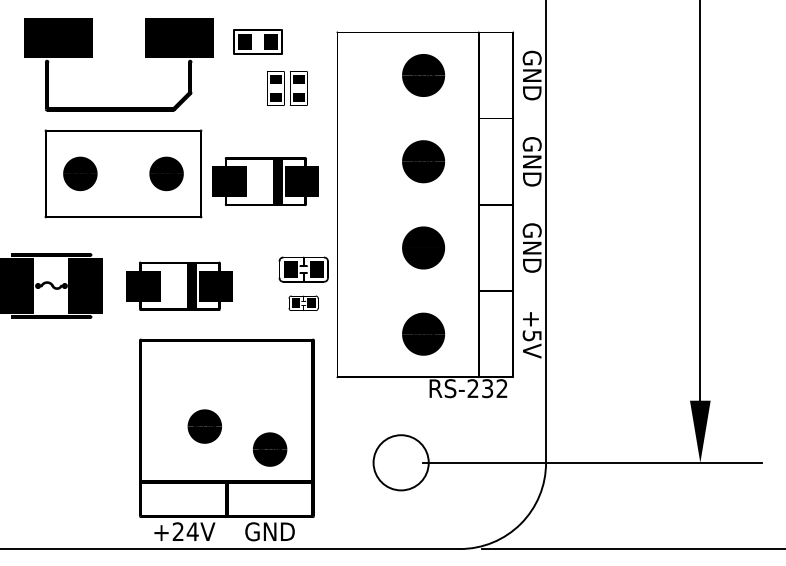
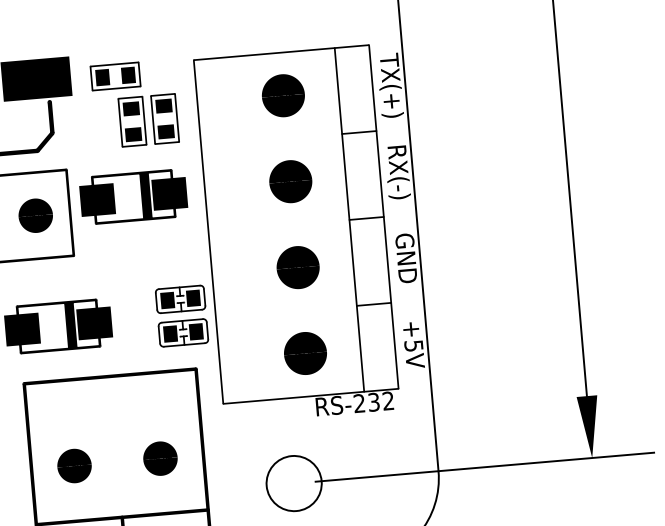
text: (530, 74) -> (389, 85), GND -> TX(+)
part: (287, 88) -> (148, 120), size x1.43
text: (530, 161) -> (397, 172), GND -> RX(-)
part: (265, 181) -> (133, 196), moved
part: (303, 303) -> (183, 333), size x1.67
text: (204, 426) -> (74, 465), moved
text: (269, 449) -> (159, 458), moved

